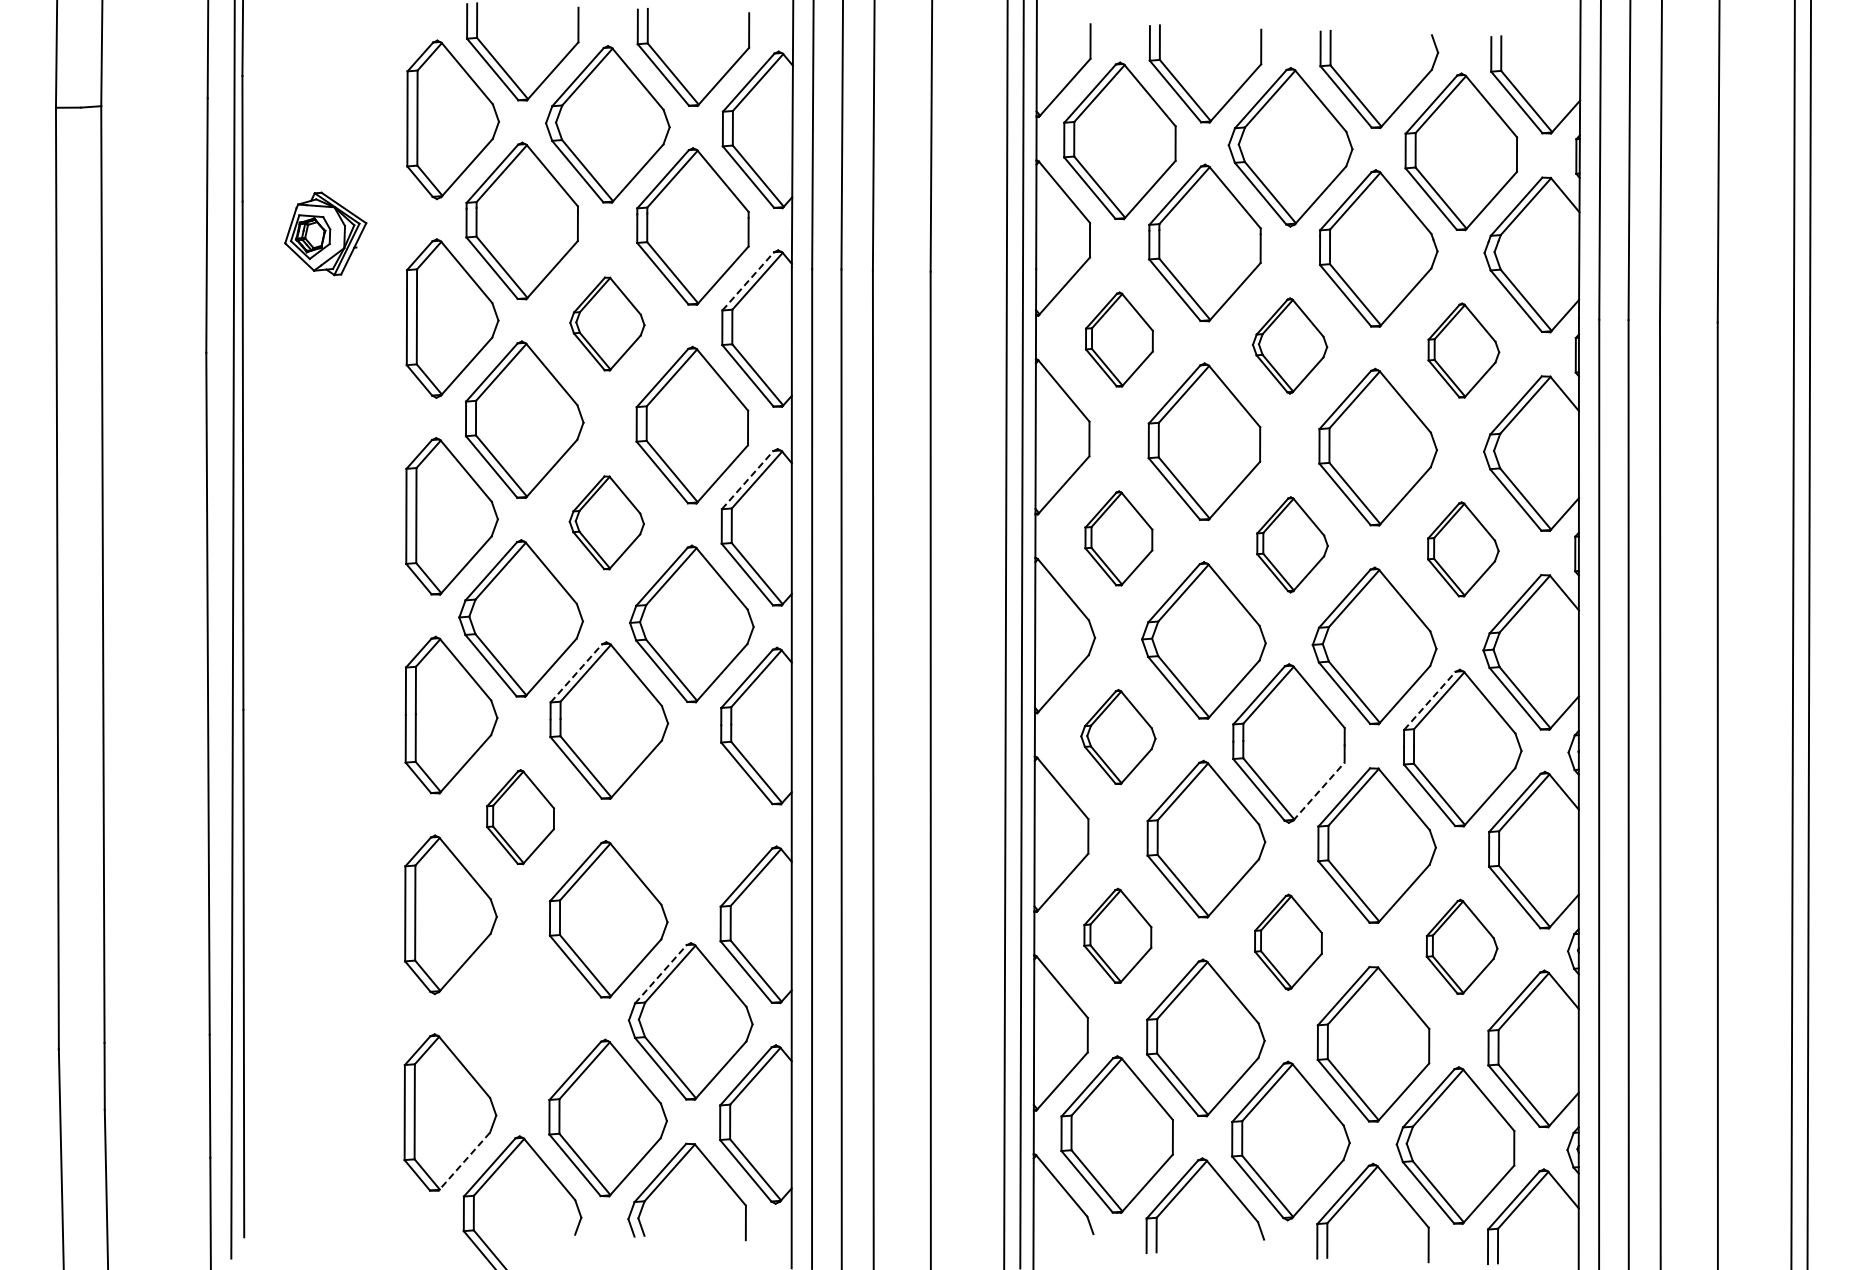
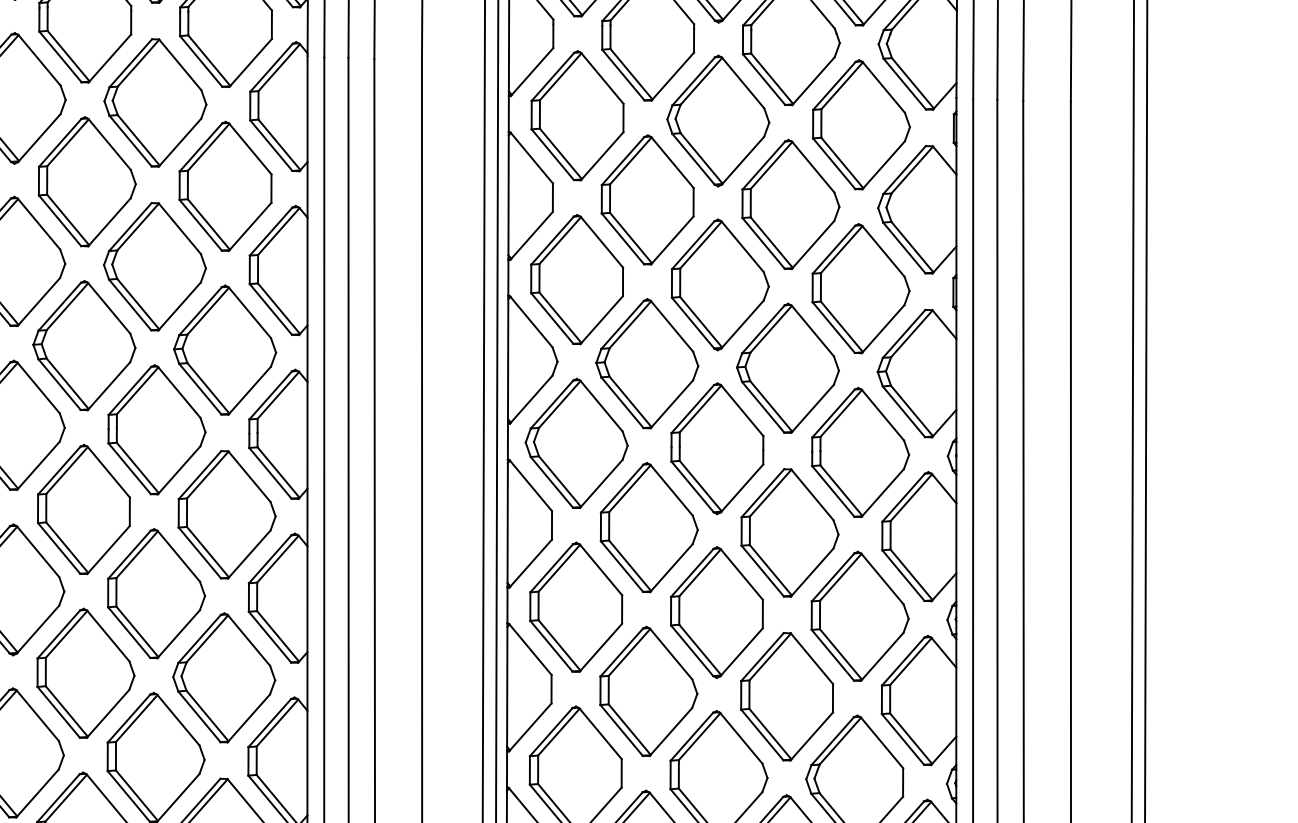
line: (748, 281) -> (271, 67), dashed -> solid
part: (607, 323) -> (155, 102), size x1.67
part: (1119, 339) -> (577, 115), size x1.67
part: (1289, 345) -> (717, 120), size x1.67
part: (1463, 350) -> (861, 124), size x1.67
line: (747, 480) -> (270, 231), dashed -> solid
part: (606, 522) -> (154, 266), size x1.67
part: (1118, 538) -> (576, 279), size x1.67
part: (1292, 544) -> (720, 284), size x1.67
part: (1463, 549) -> (861, 288), size x1.67
line: (576, 673) -> (130, 391), dashed -> solid
line: (1429, 700) -> (833, 413), dashed -> solid
part: (1118, 736) -> (576, 442), size x1.67
line: (1318, 791) -> (741, 488), dashed -> solid
part: (520, 816) -> (83, 508), size x1.67
part: (694, 823) -> (227, 514), added
part: (1117, 935) -> (576, 607), size x1.67
part: (1288, 942) -> (716, 612), size x1.67
part: (1461, 946) -> (859, 616), size x1.67
line: (660, 974) -> (199, 639), dashed -> solid
part: (522, 1015) -> (85, 672), added
line: (464, 1161) -> (37, 793), dashed -> solid

